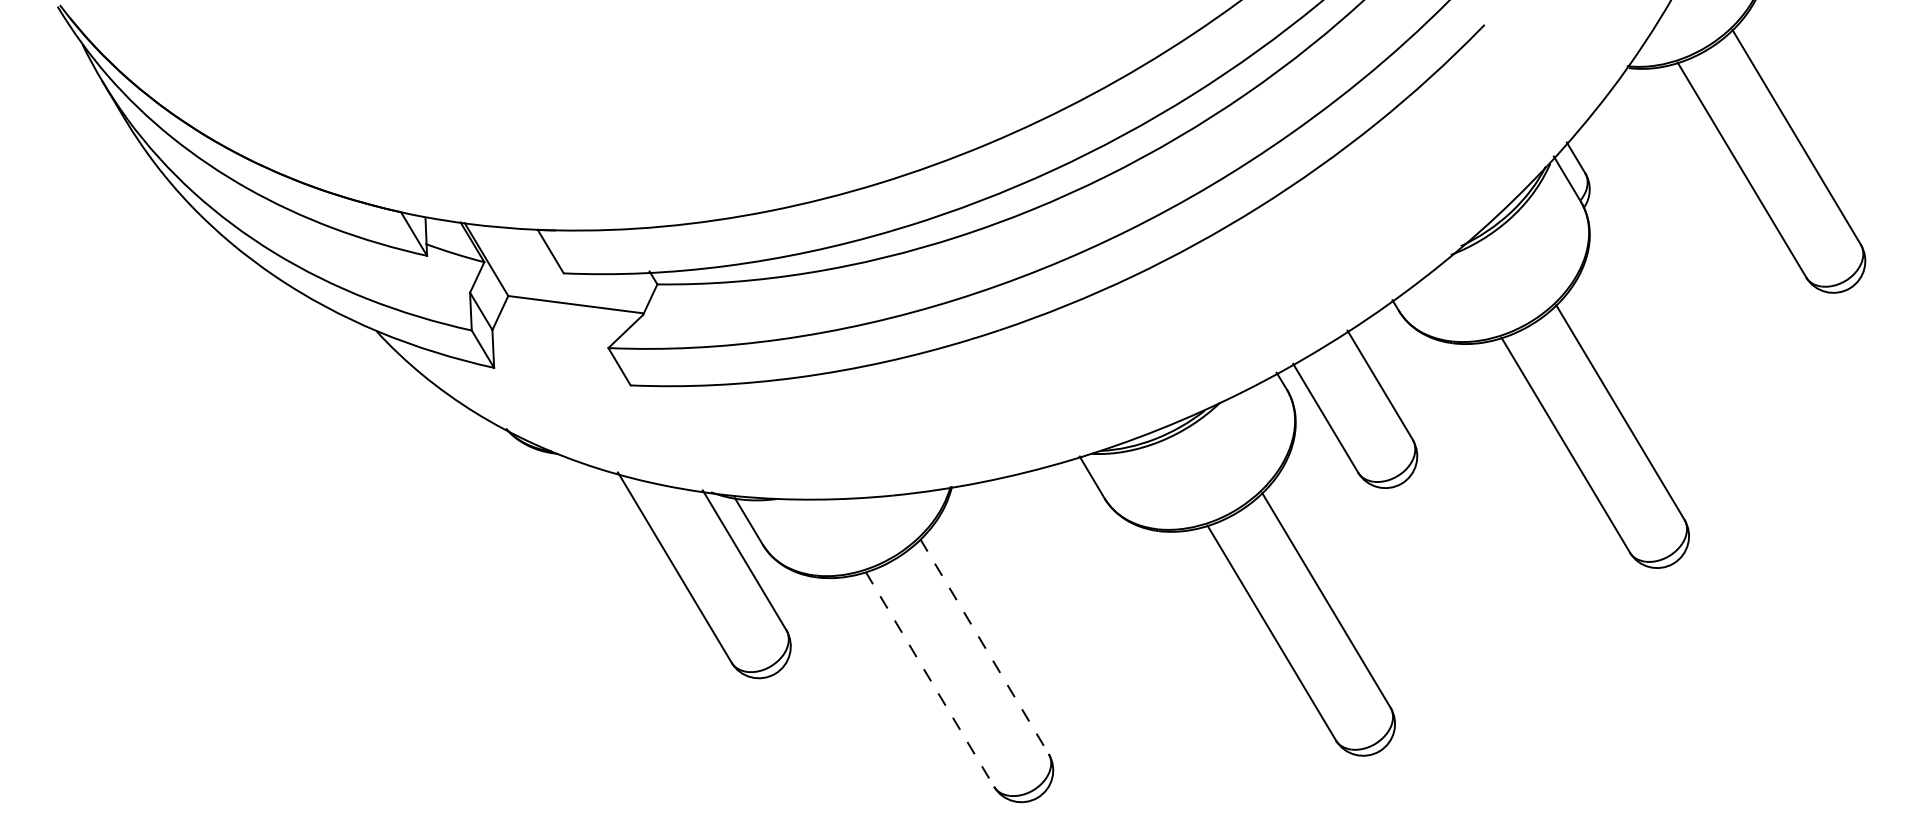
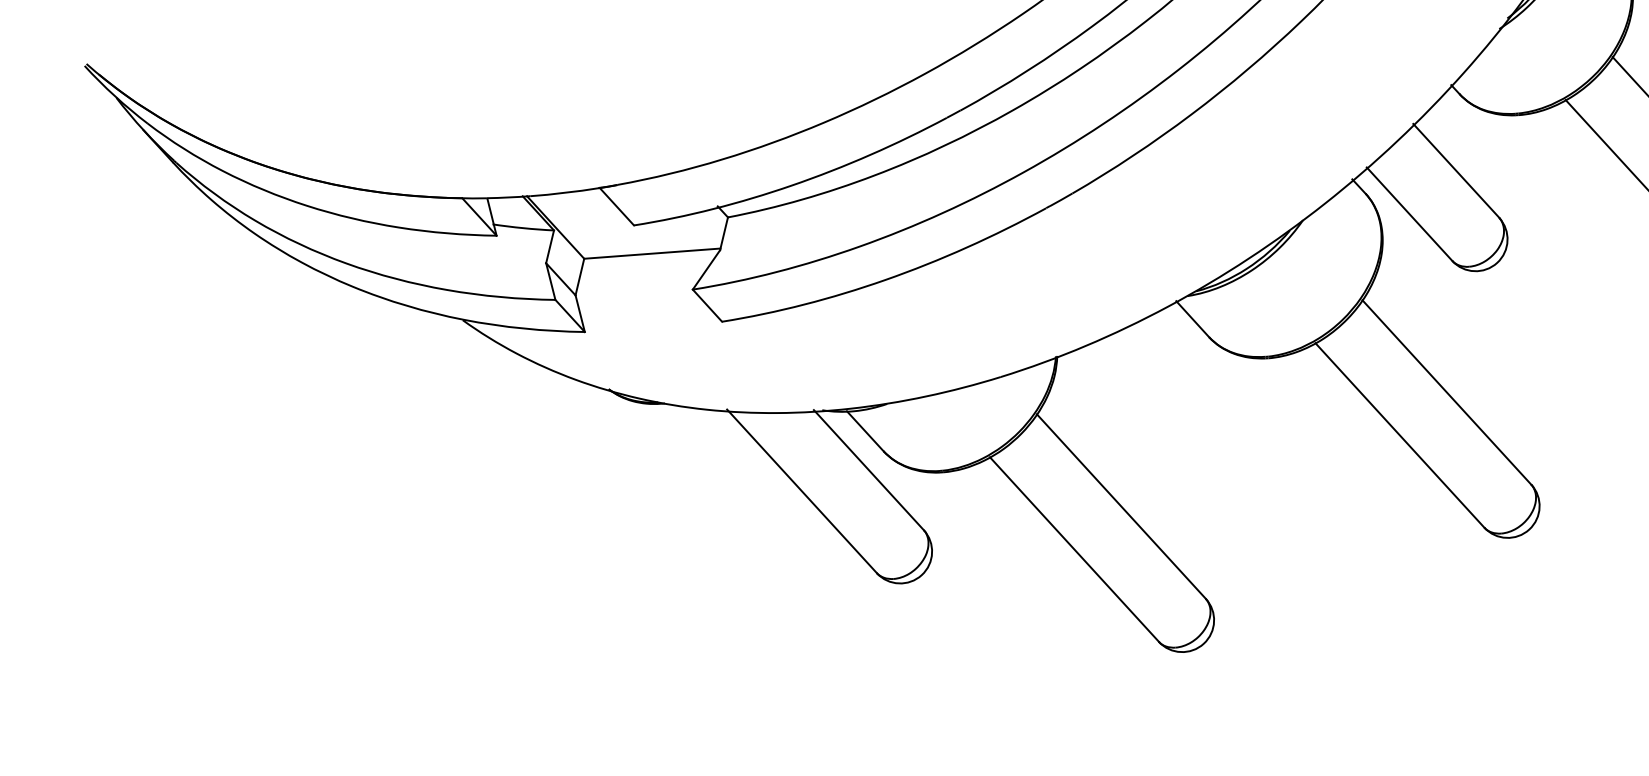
line: (984, 647) -> (1121, 507), dashed -> solid
line: (930, 679) -> (1074, 549), dashed -> solid

